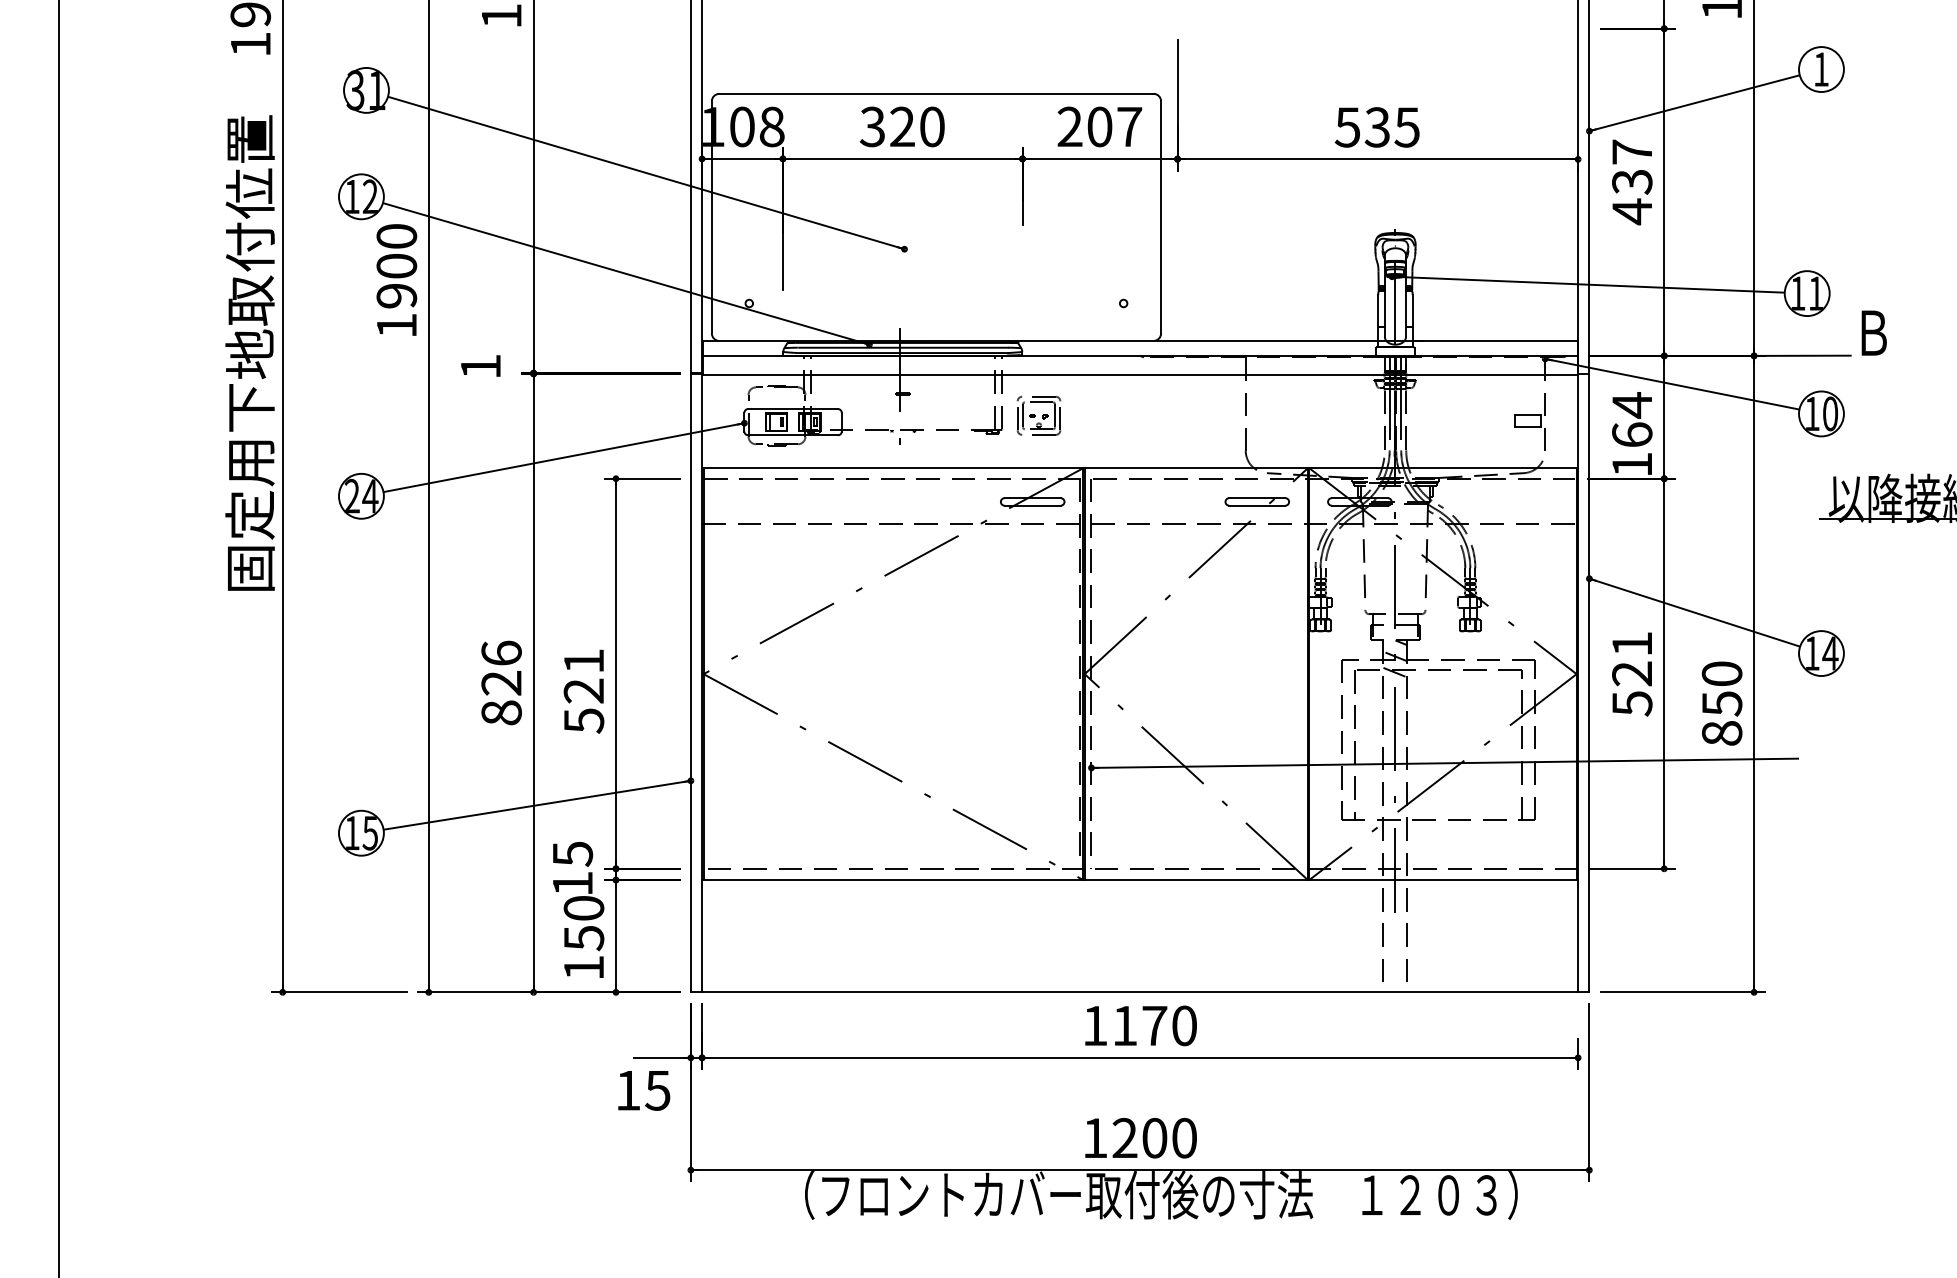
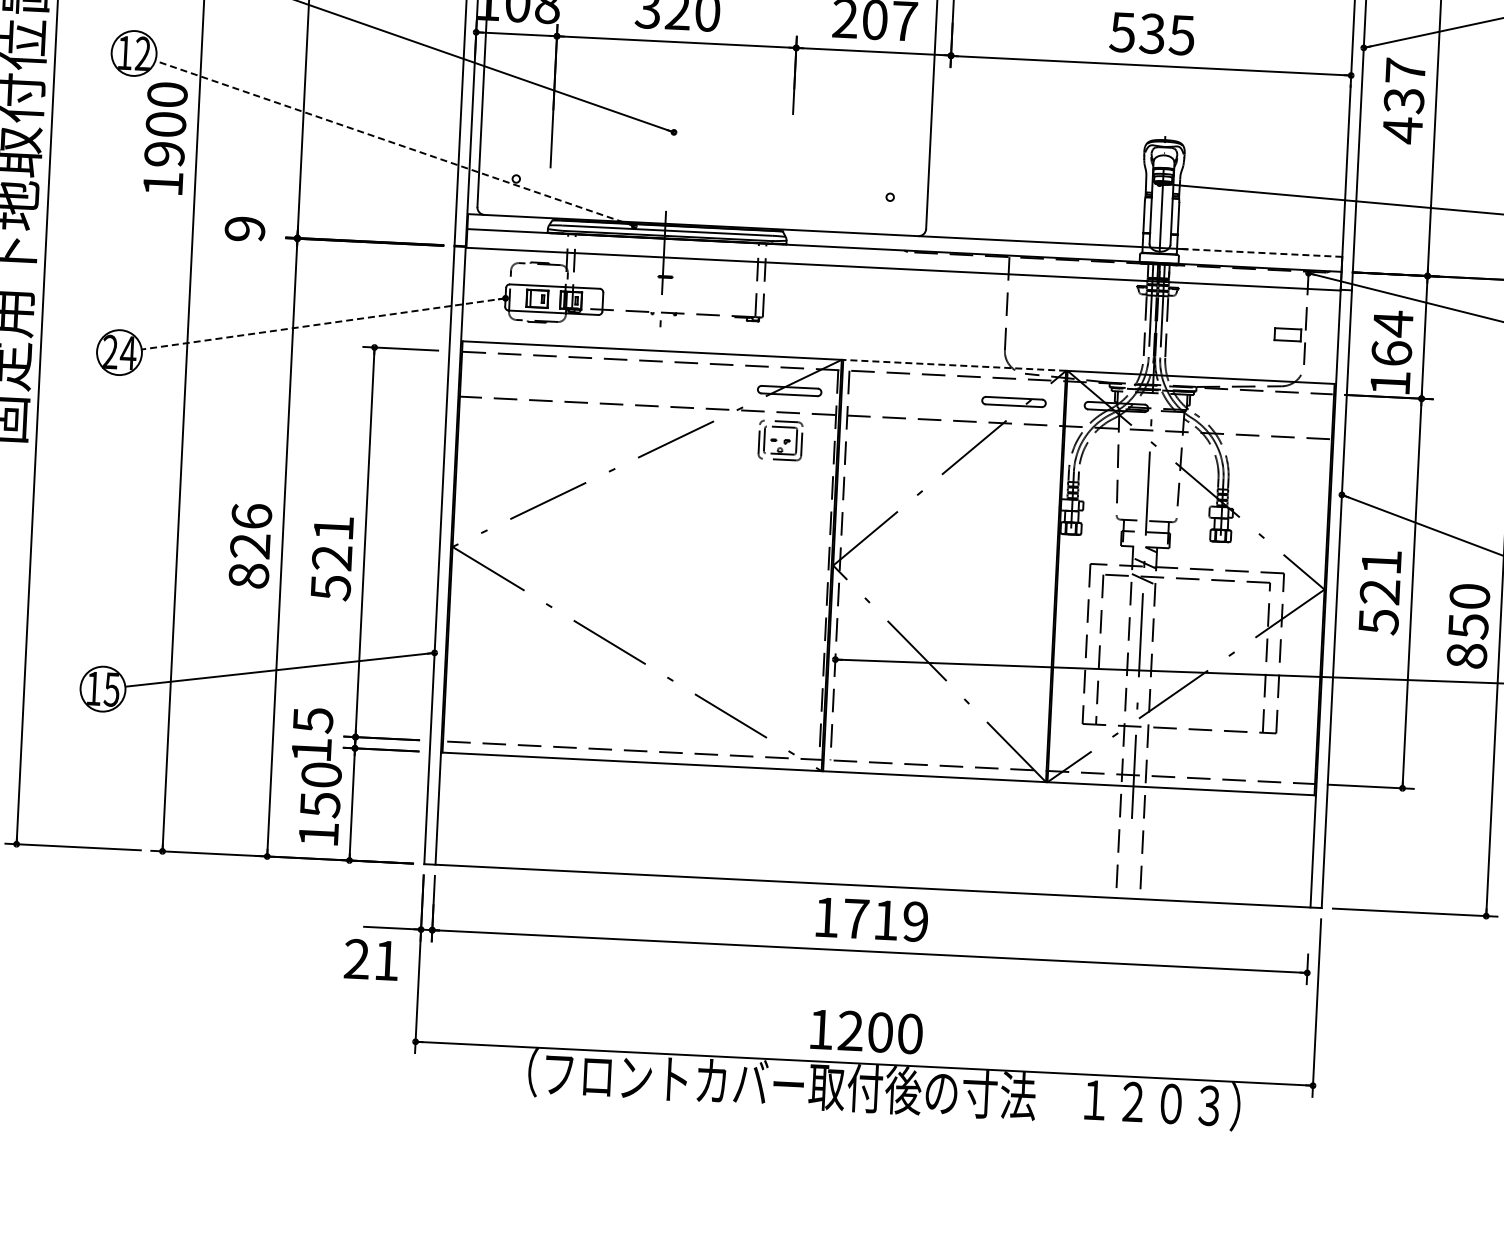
line: (625, 273) -> (394, 142), solid -> dashed
line: (1496, 340) -> (1260, 252), solid -> dashed
text: (480, 366) -> (244, 228), 1 -> 9
part: (1038, 415) -> (780, 440), moved
line: (563, 457) -> (323, 323), solid -> dashed
line: (1196, 468) -> (954, 365), solid -> dashed
text: (1154, 1025) -> (885, 919), 1170 -> 1719
text: (643, 1090) -> (372, 959), 15 -> 21

